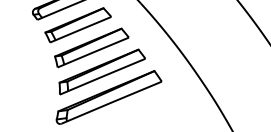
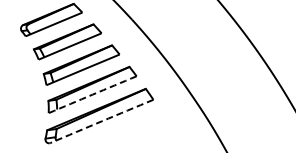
arc: (102, 76) -> (92, 94), solid -> dashed
arc: (111, 102) -> (101, 121), solid -> dashed

